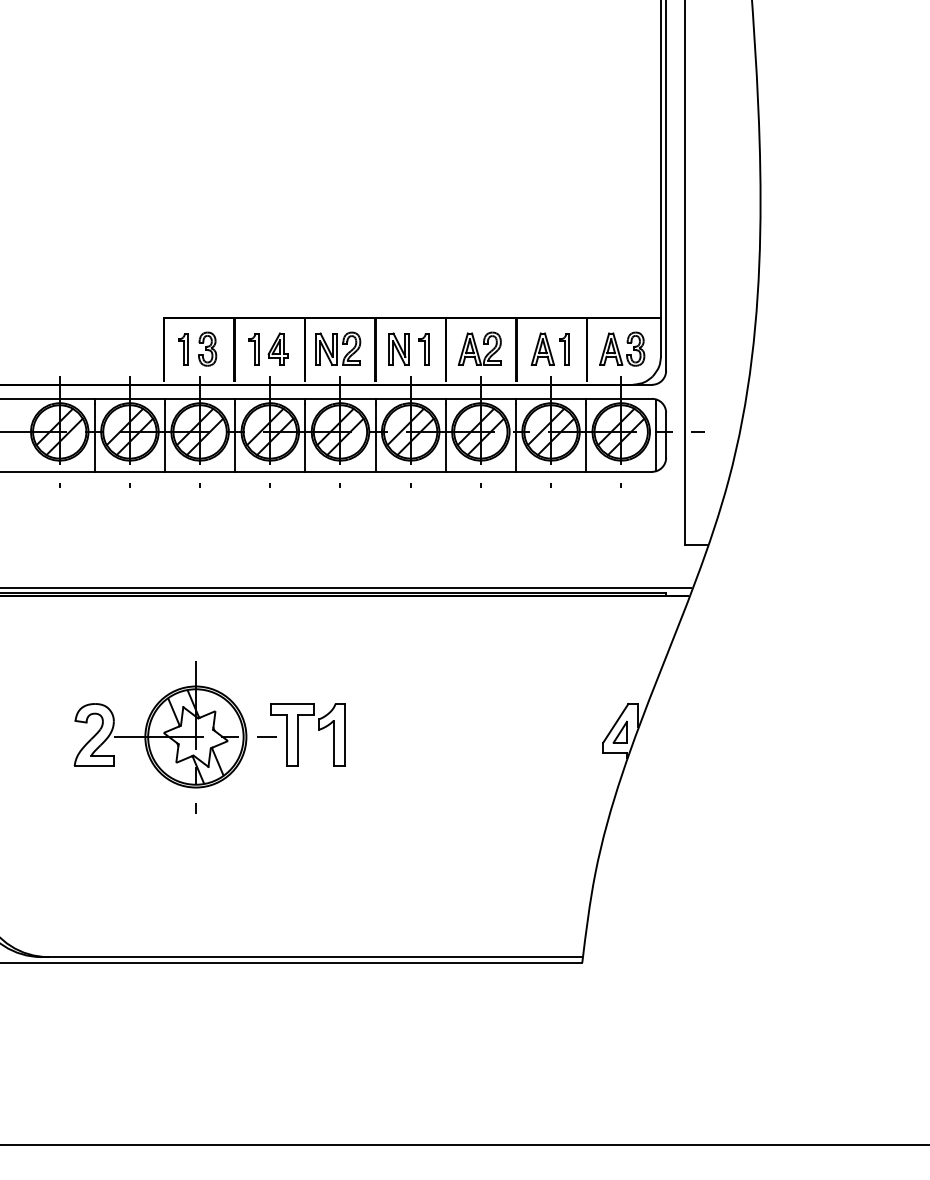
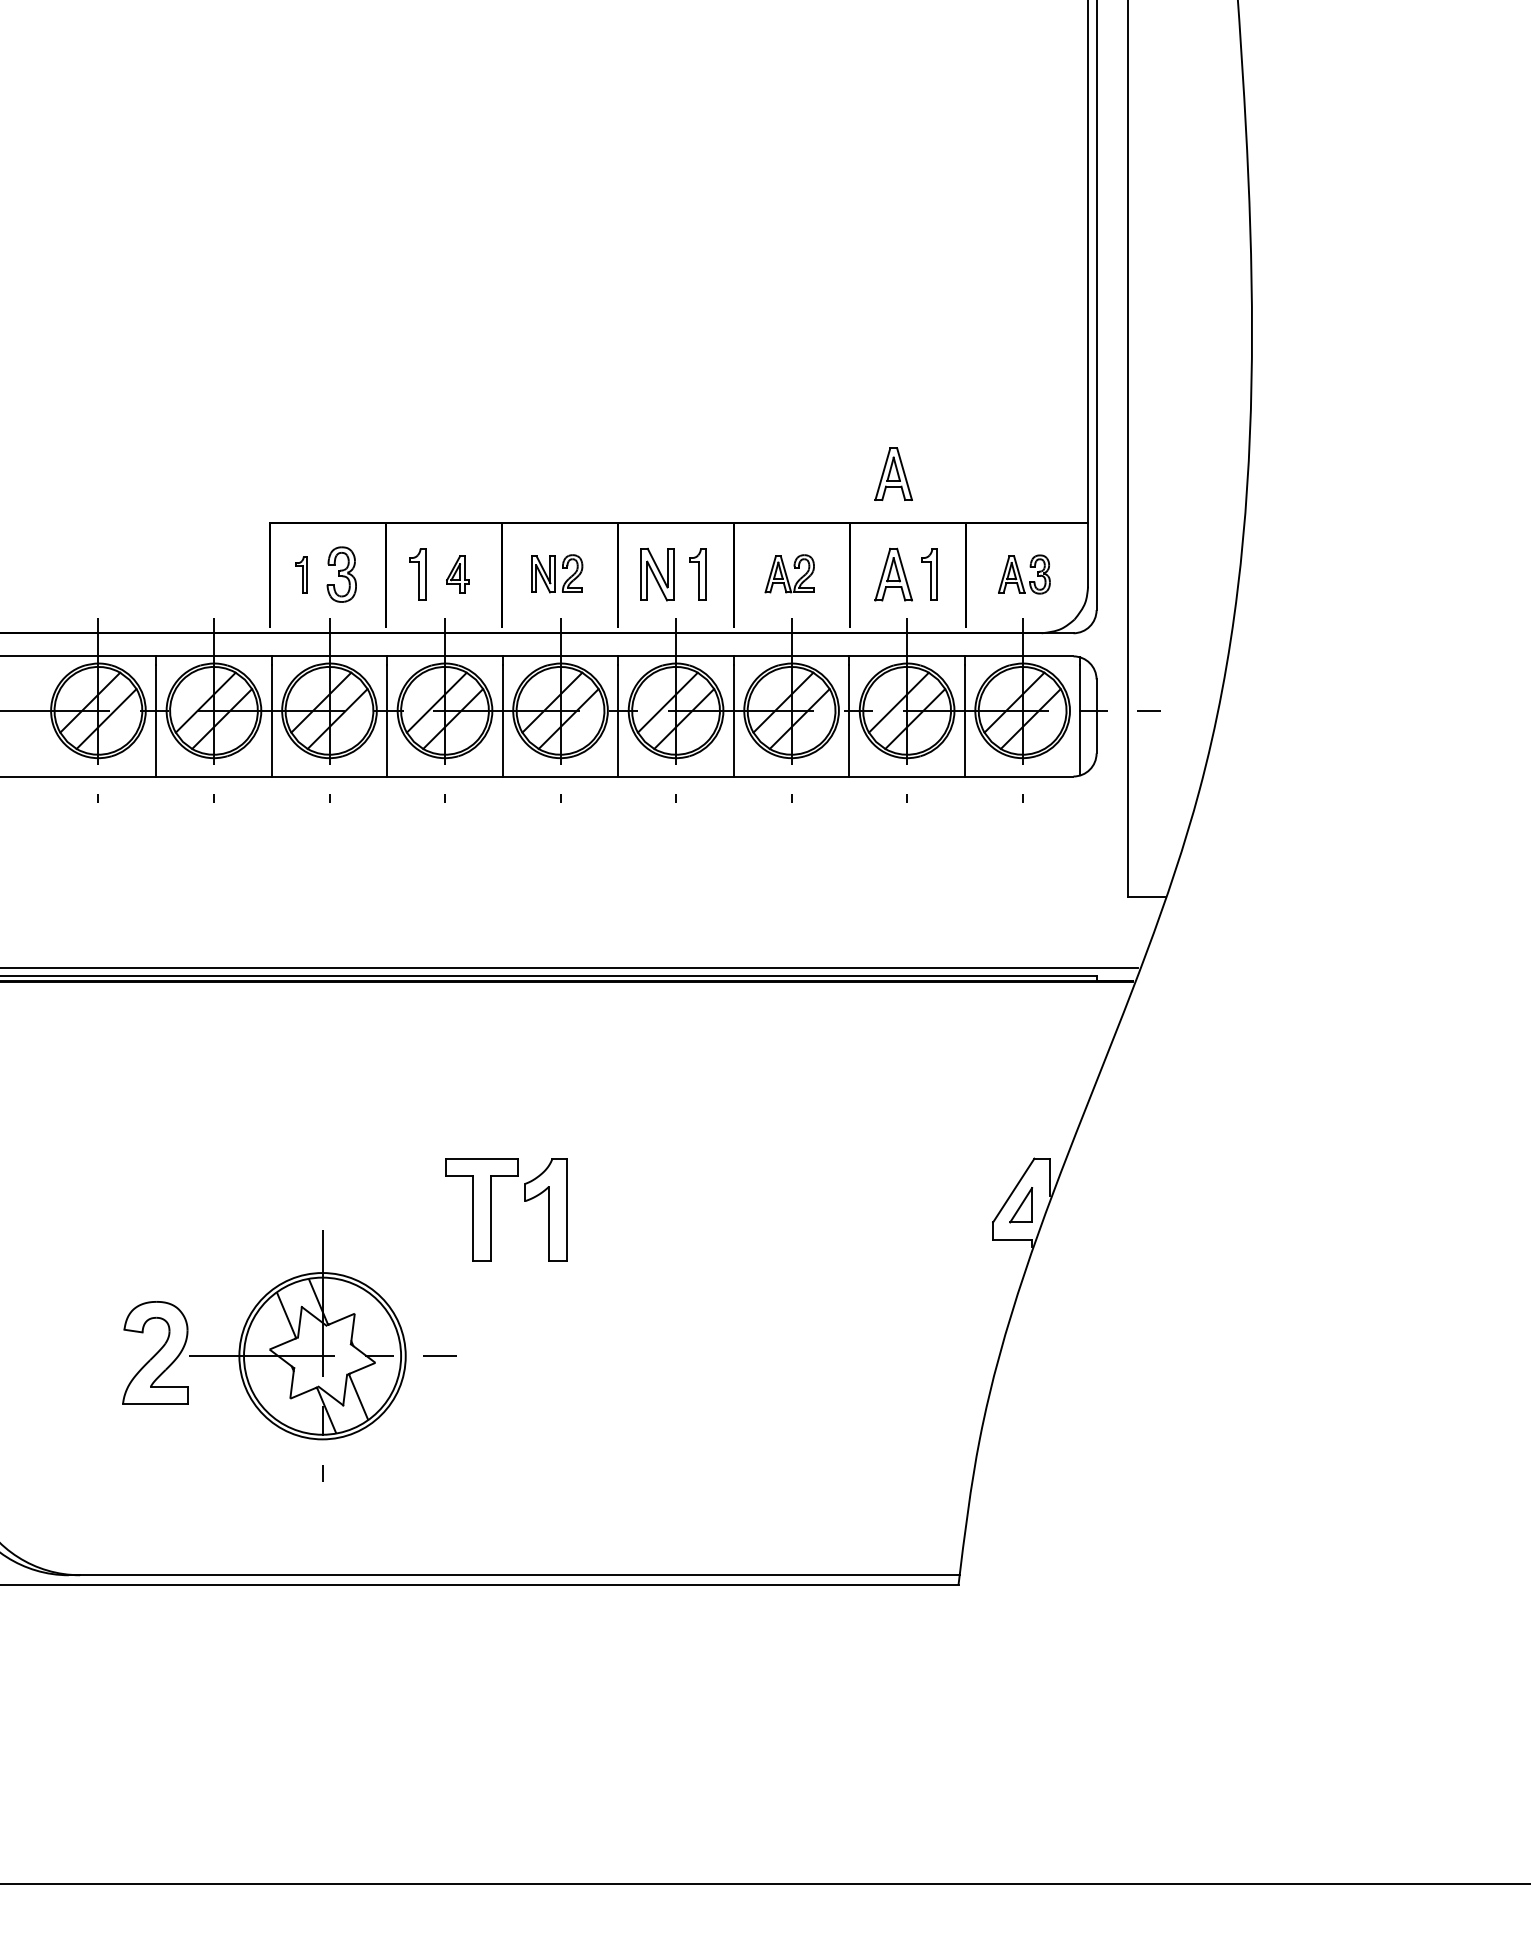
part: (542, 287) -> (893, 473), added
part: (277, 348) -> (456, 573), size x0.7
part: (338, 348) -> (557, 573), size x0.7
part: (479, 348) -> (789, 573), size x0.7
part: (622, 348) -> (1024, 573), size x0.7
part: (183, 349) -> (302, 575), size x0.7
part: (174, 737) -> (287, 1356), moved

